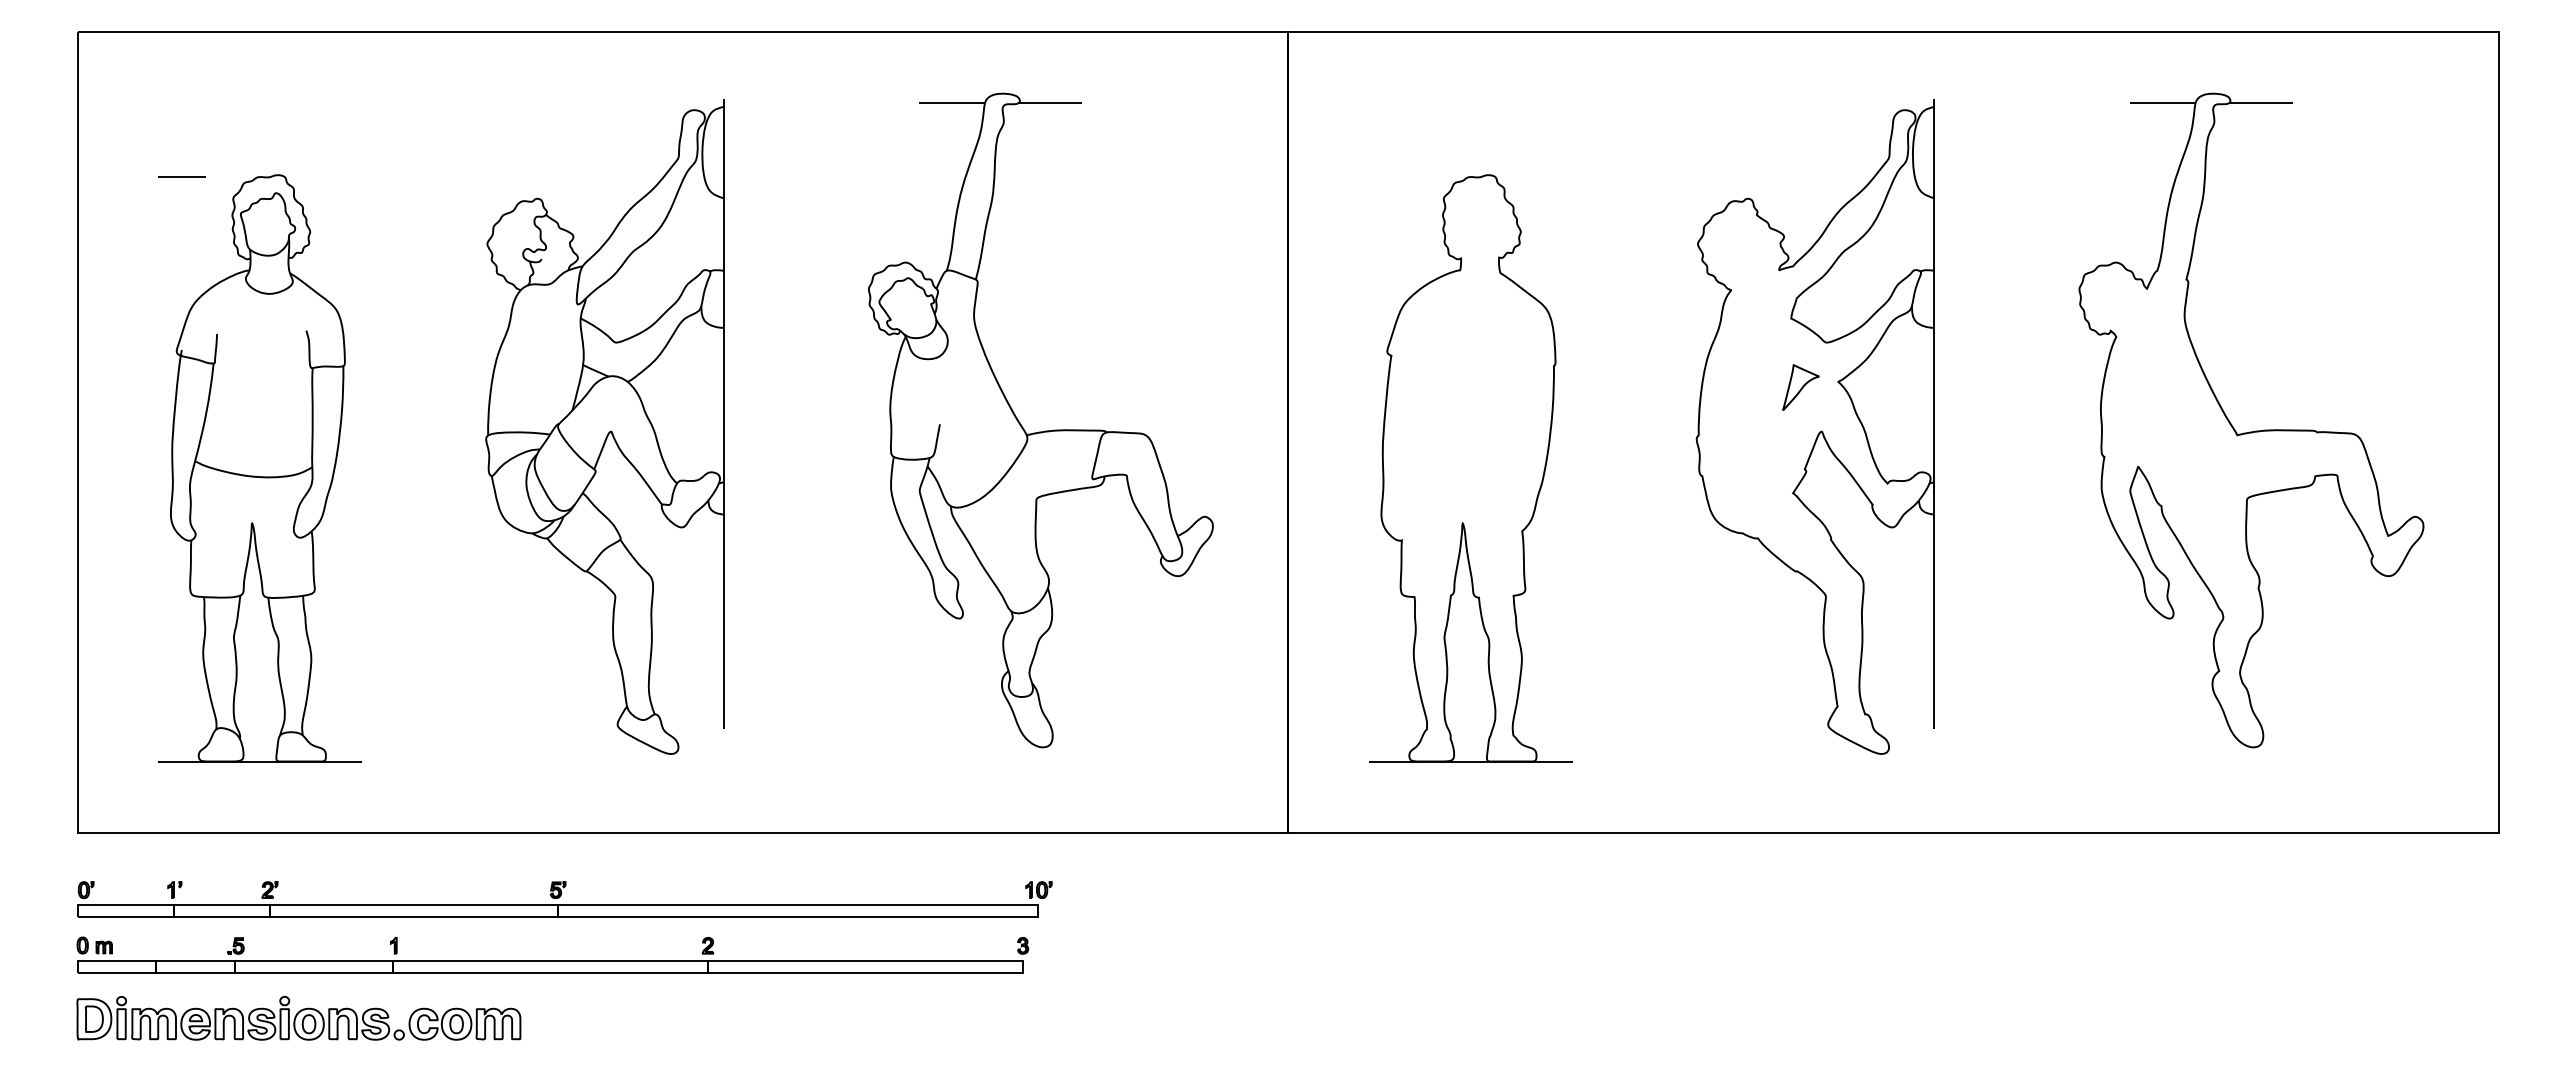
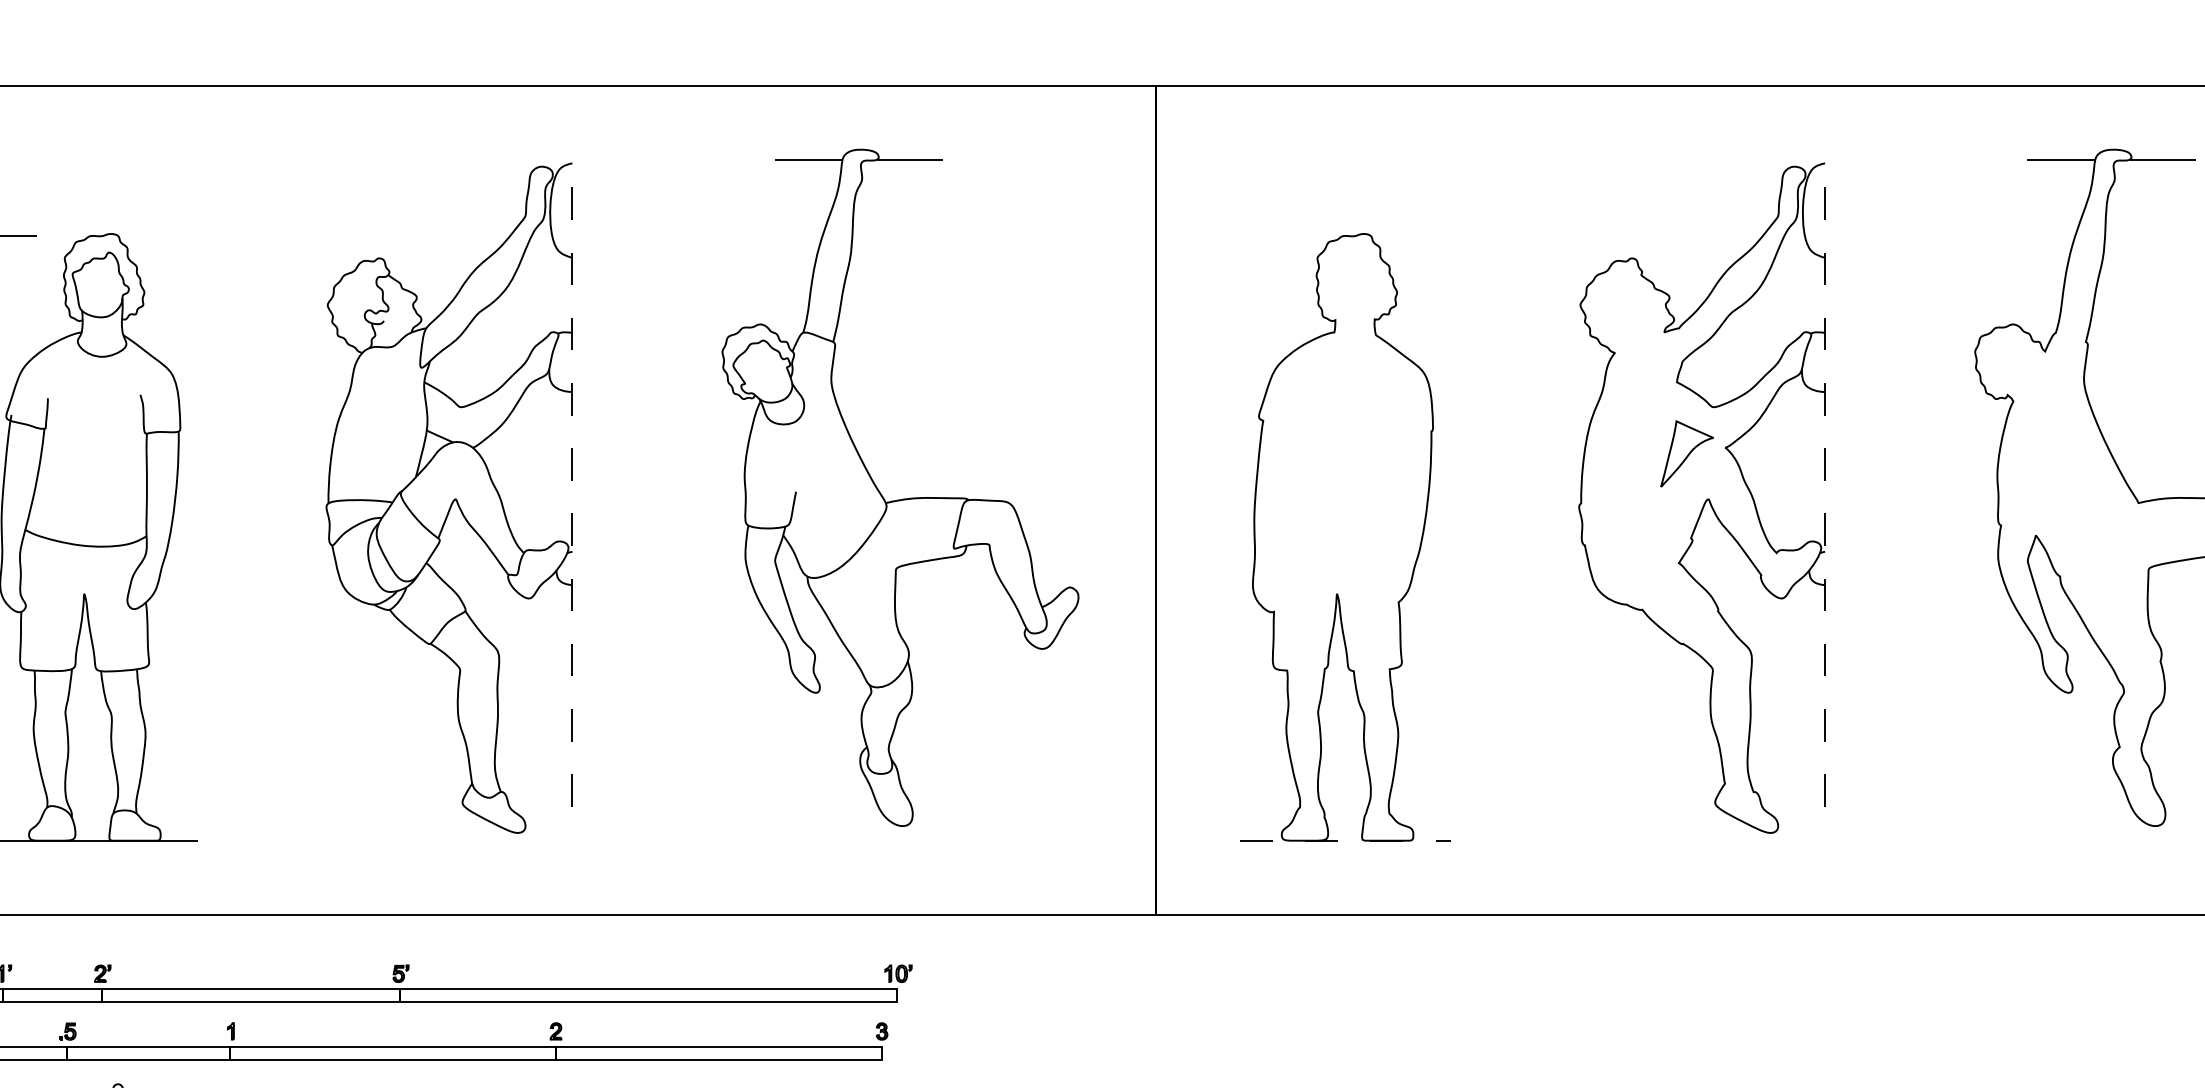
part: (1800, 387) -> (1686, 453), size x1.4
line: (723, 413) -> (572, 480), solid -> dashed
line: (1934, 413) -> (1825, 480), solid -> dashed
line: (1470, 761) -> (1345, 840), solid -> dashed

